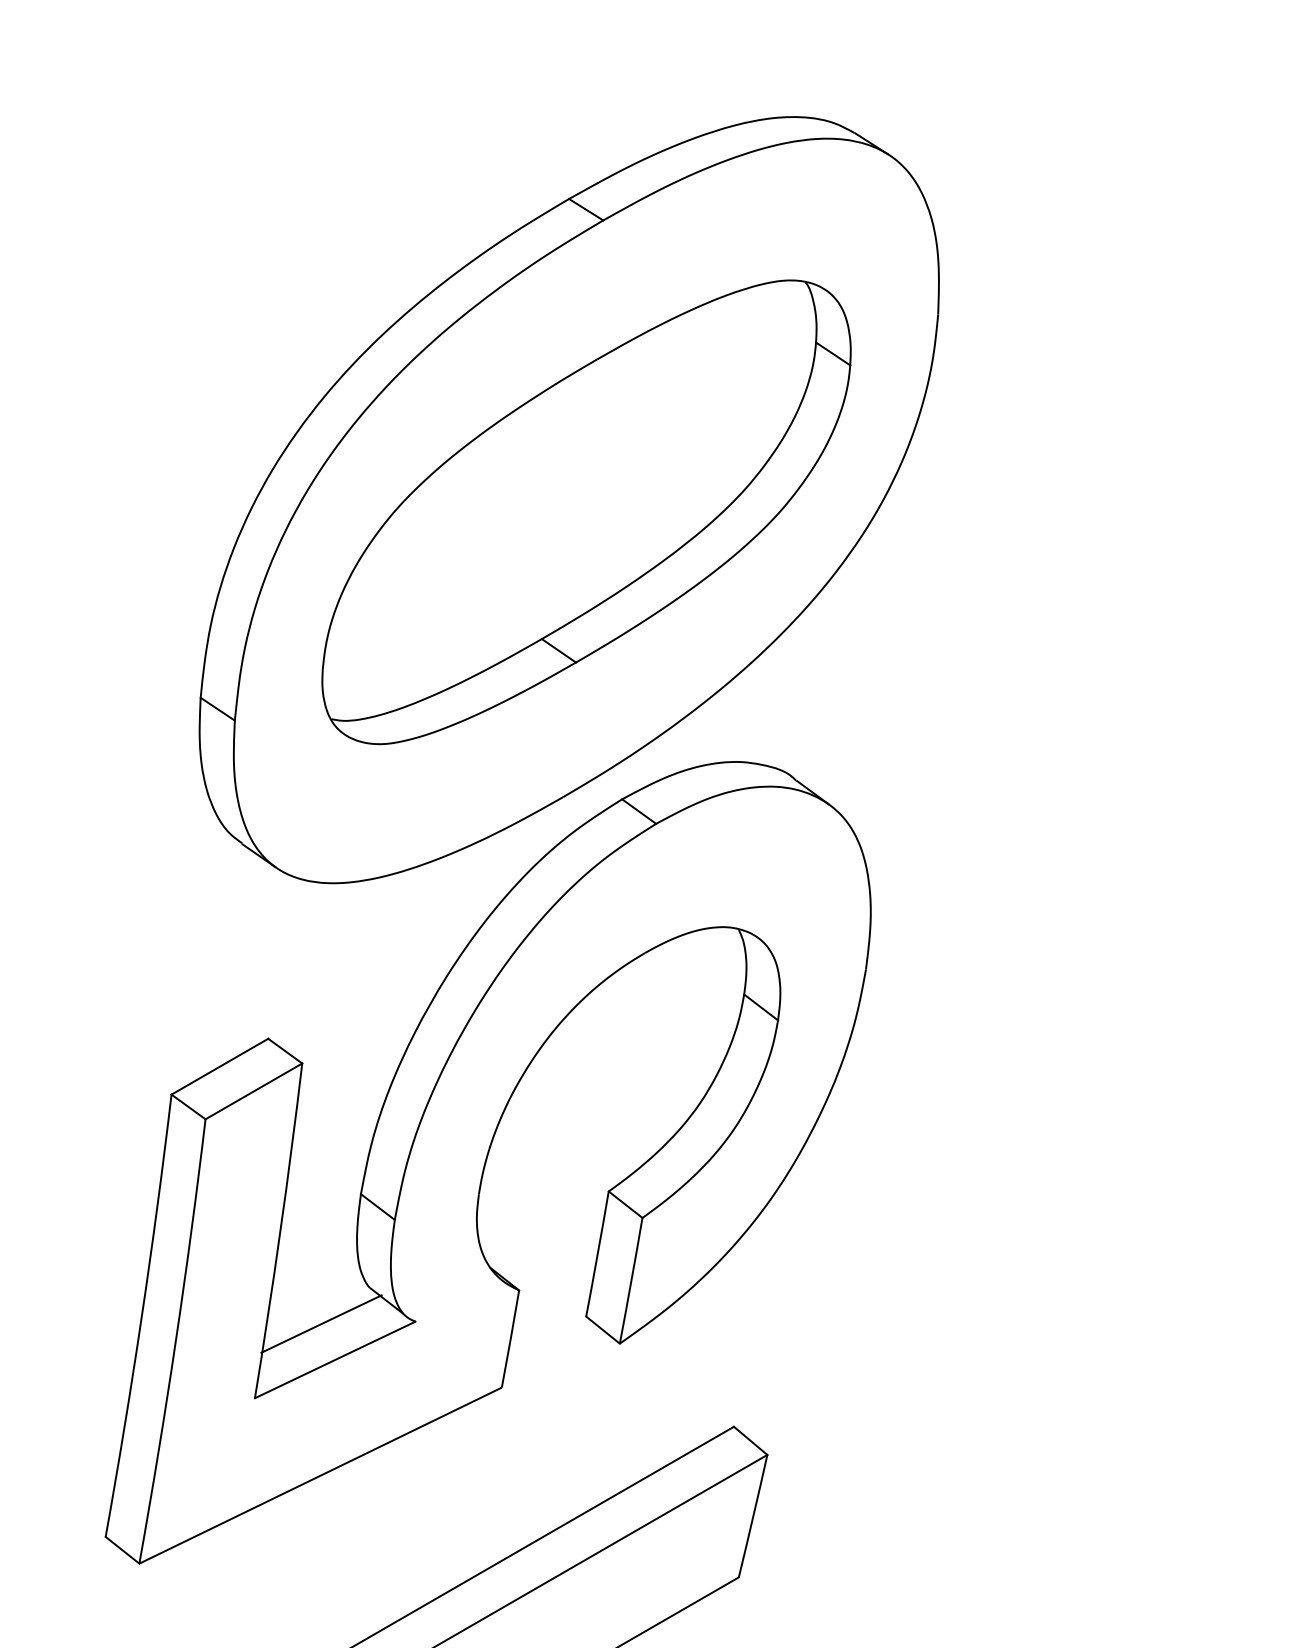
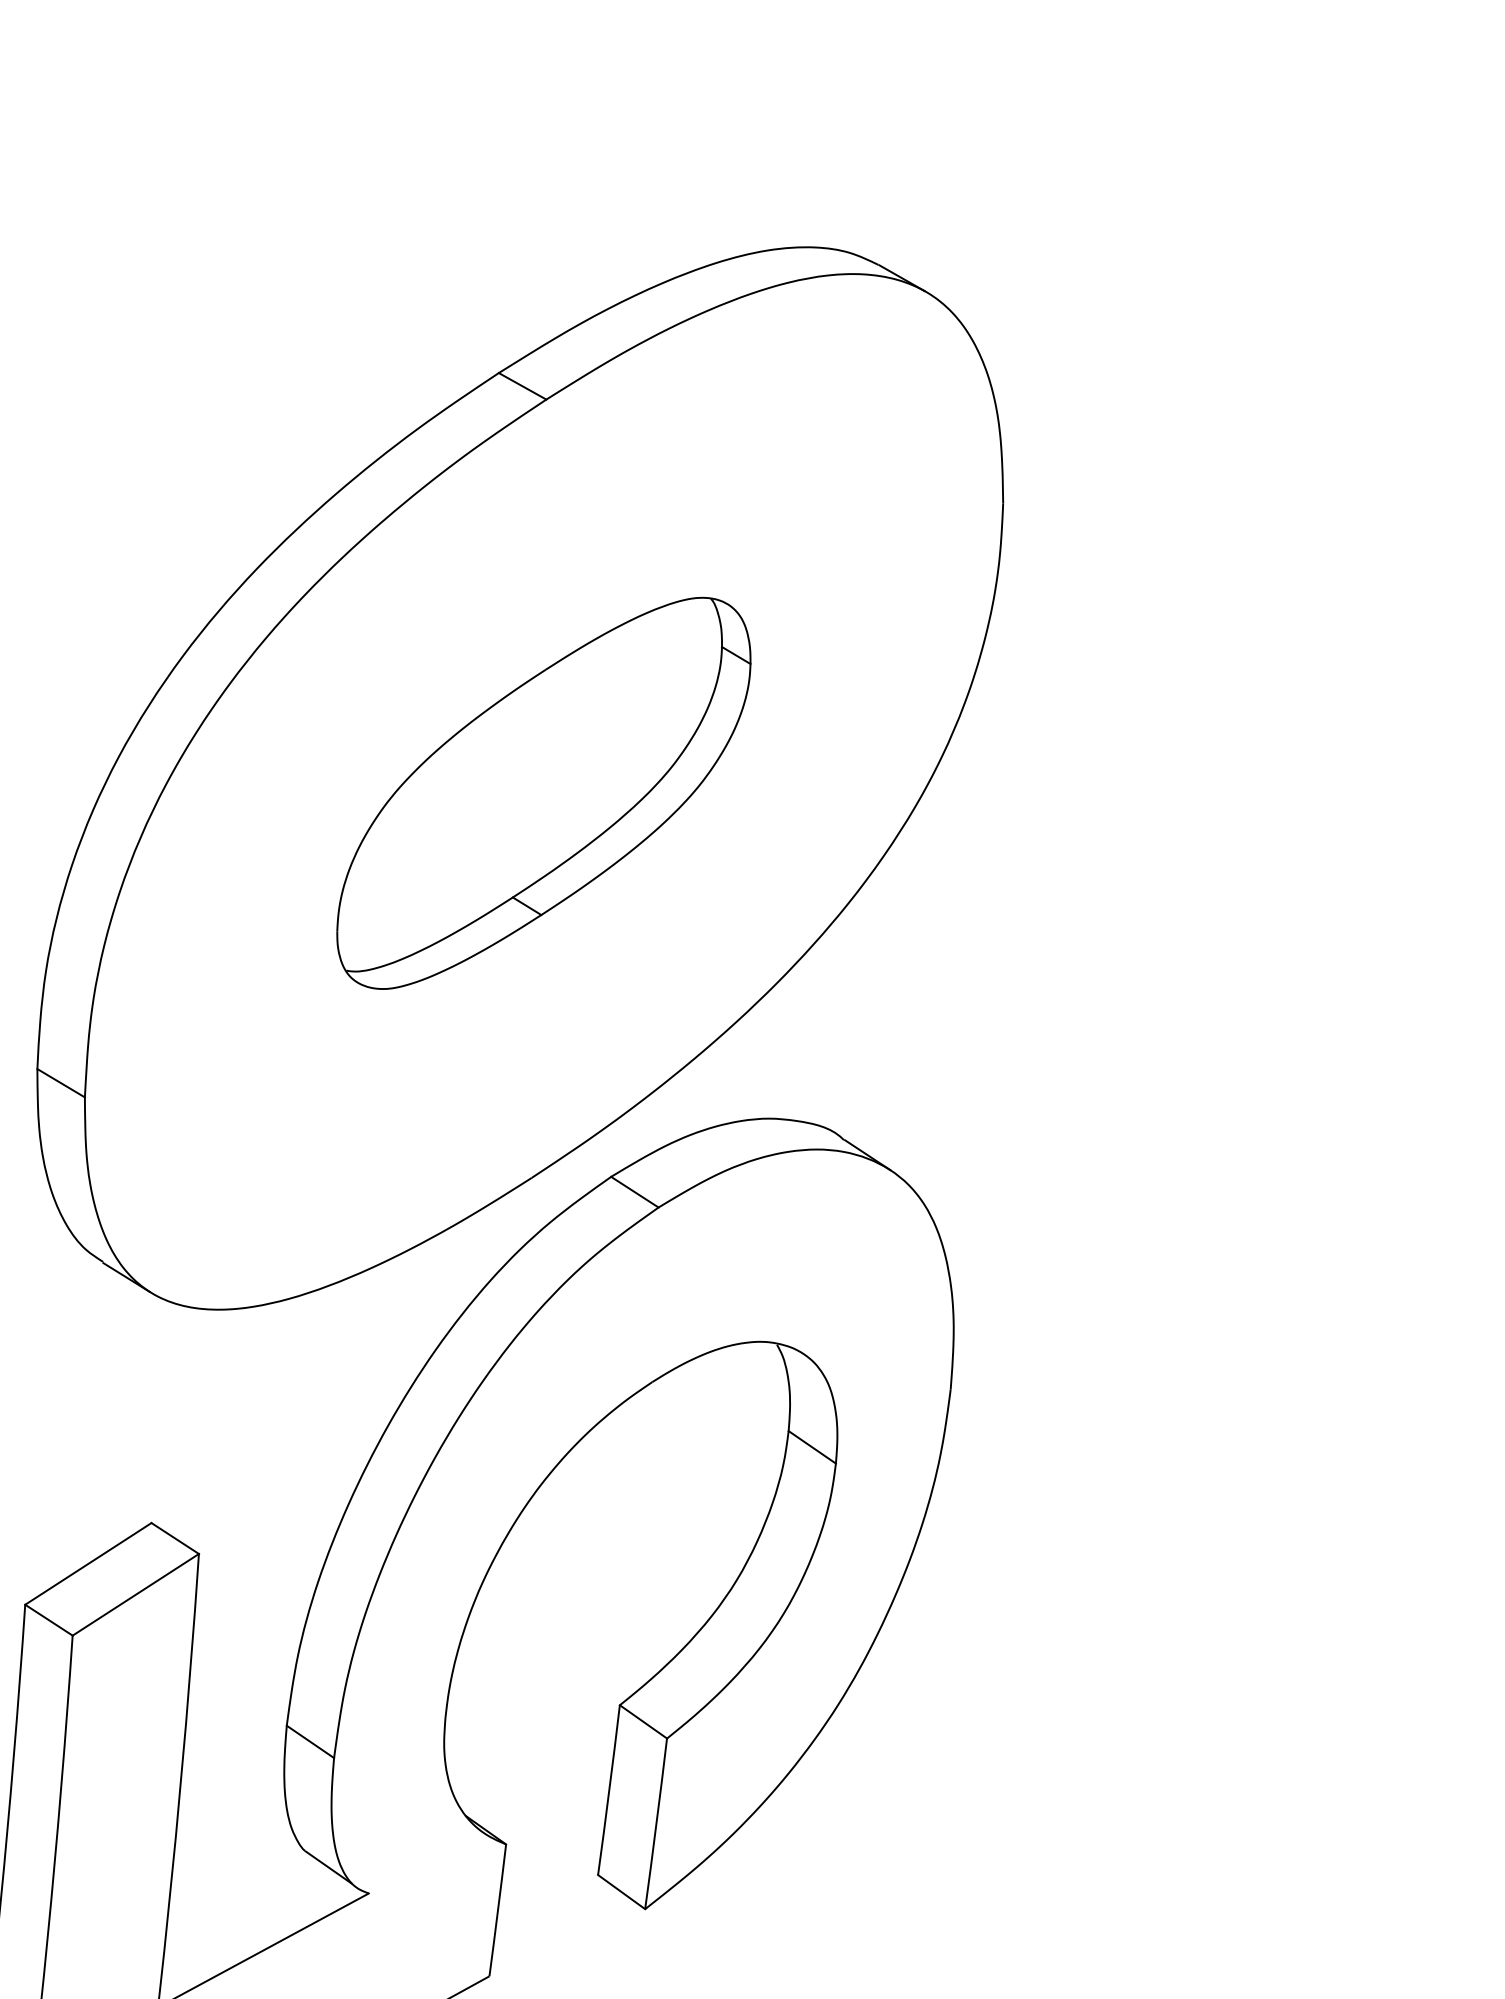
part: (586, 512) -> (543, 793), size x0.6
line: (321, 1323) -> (242, 1902), removed

